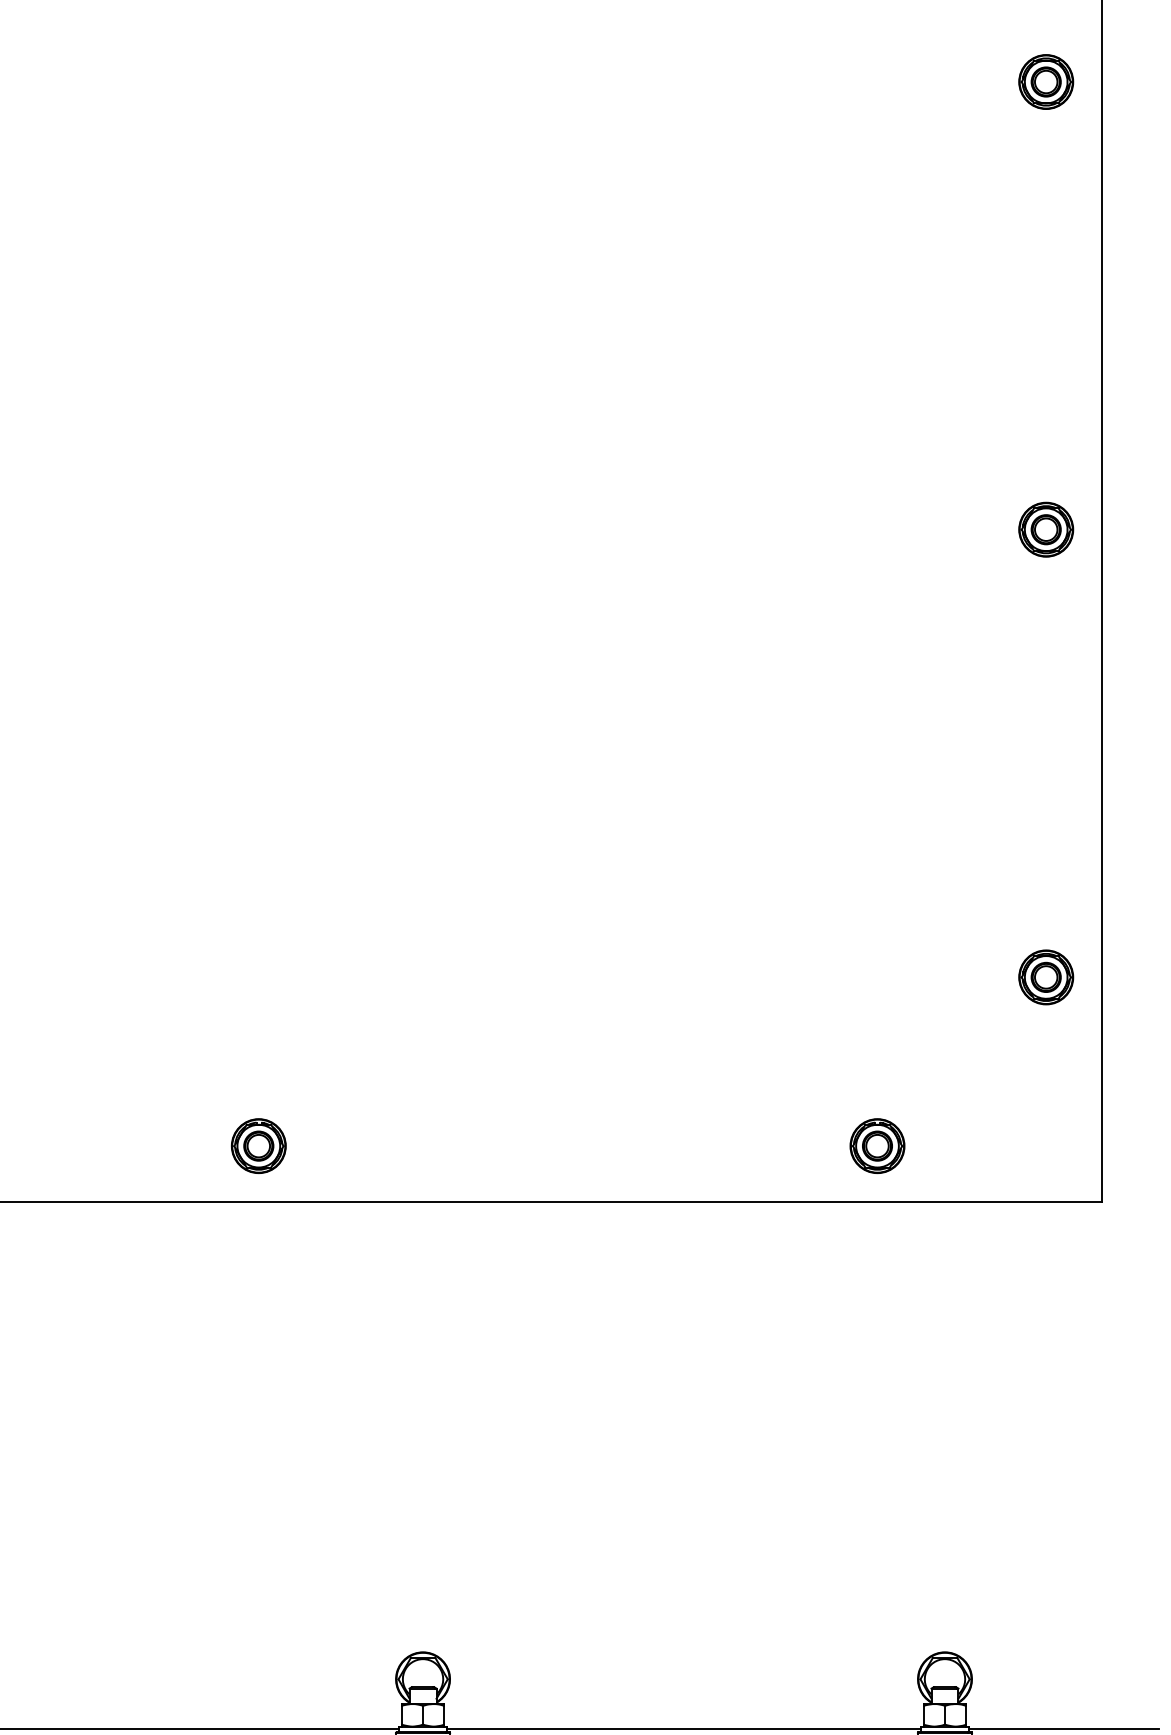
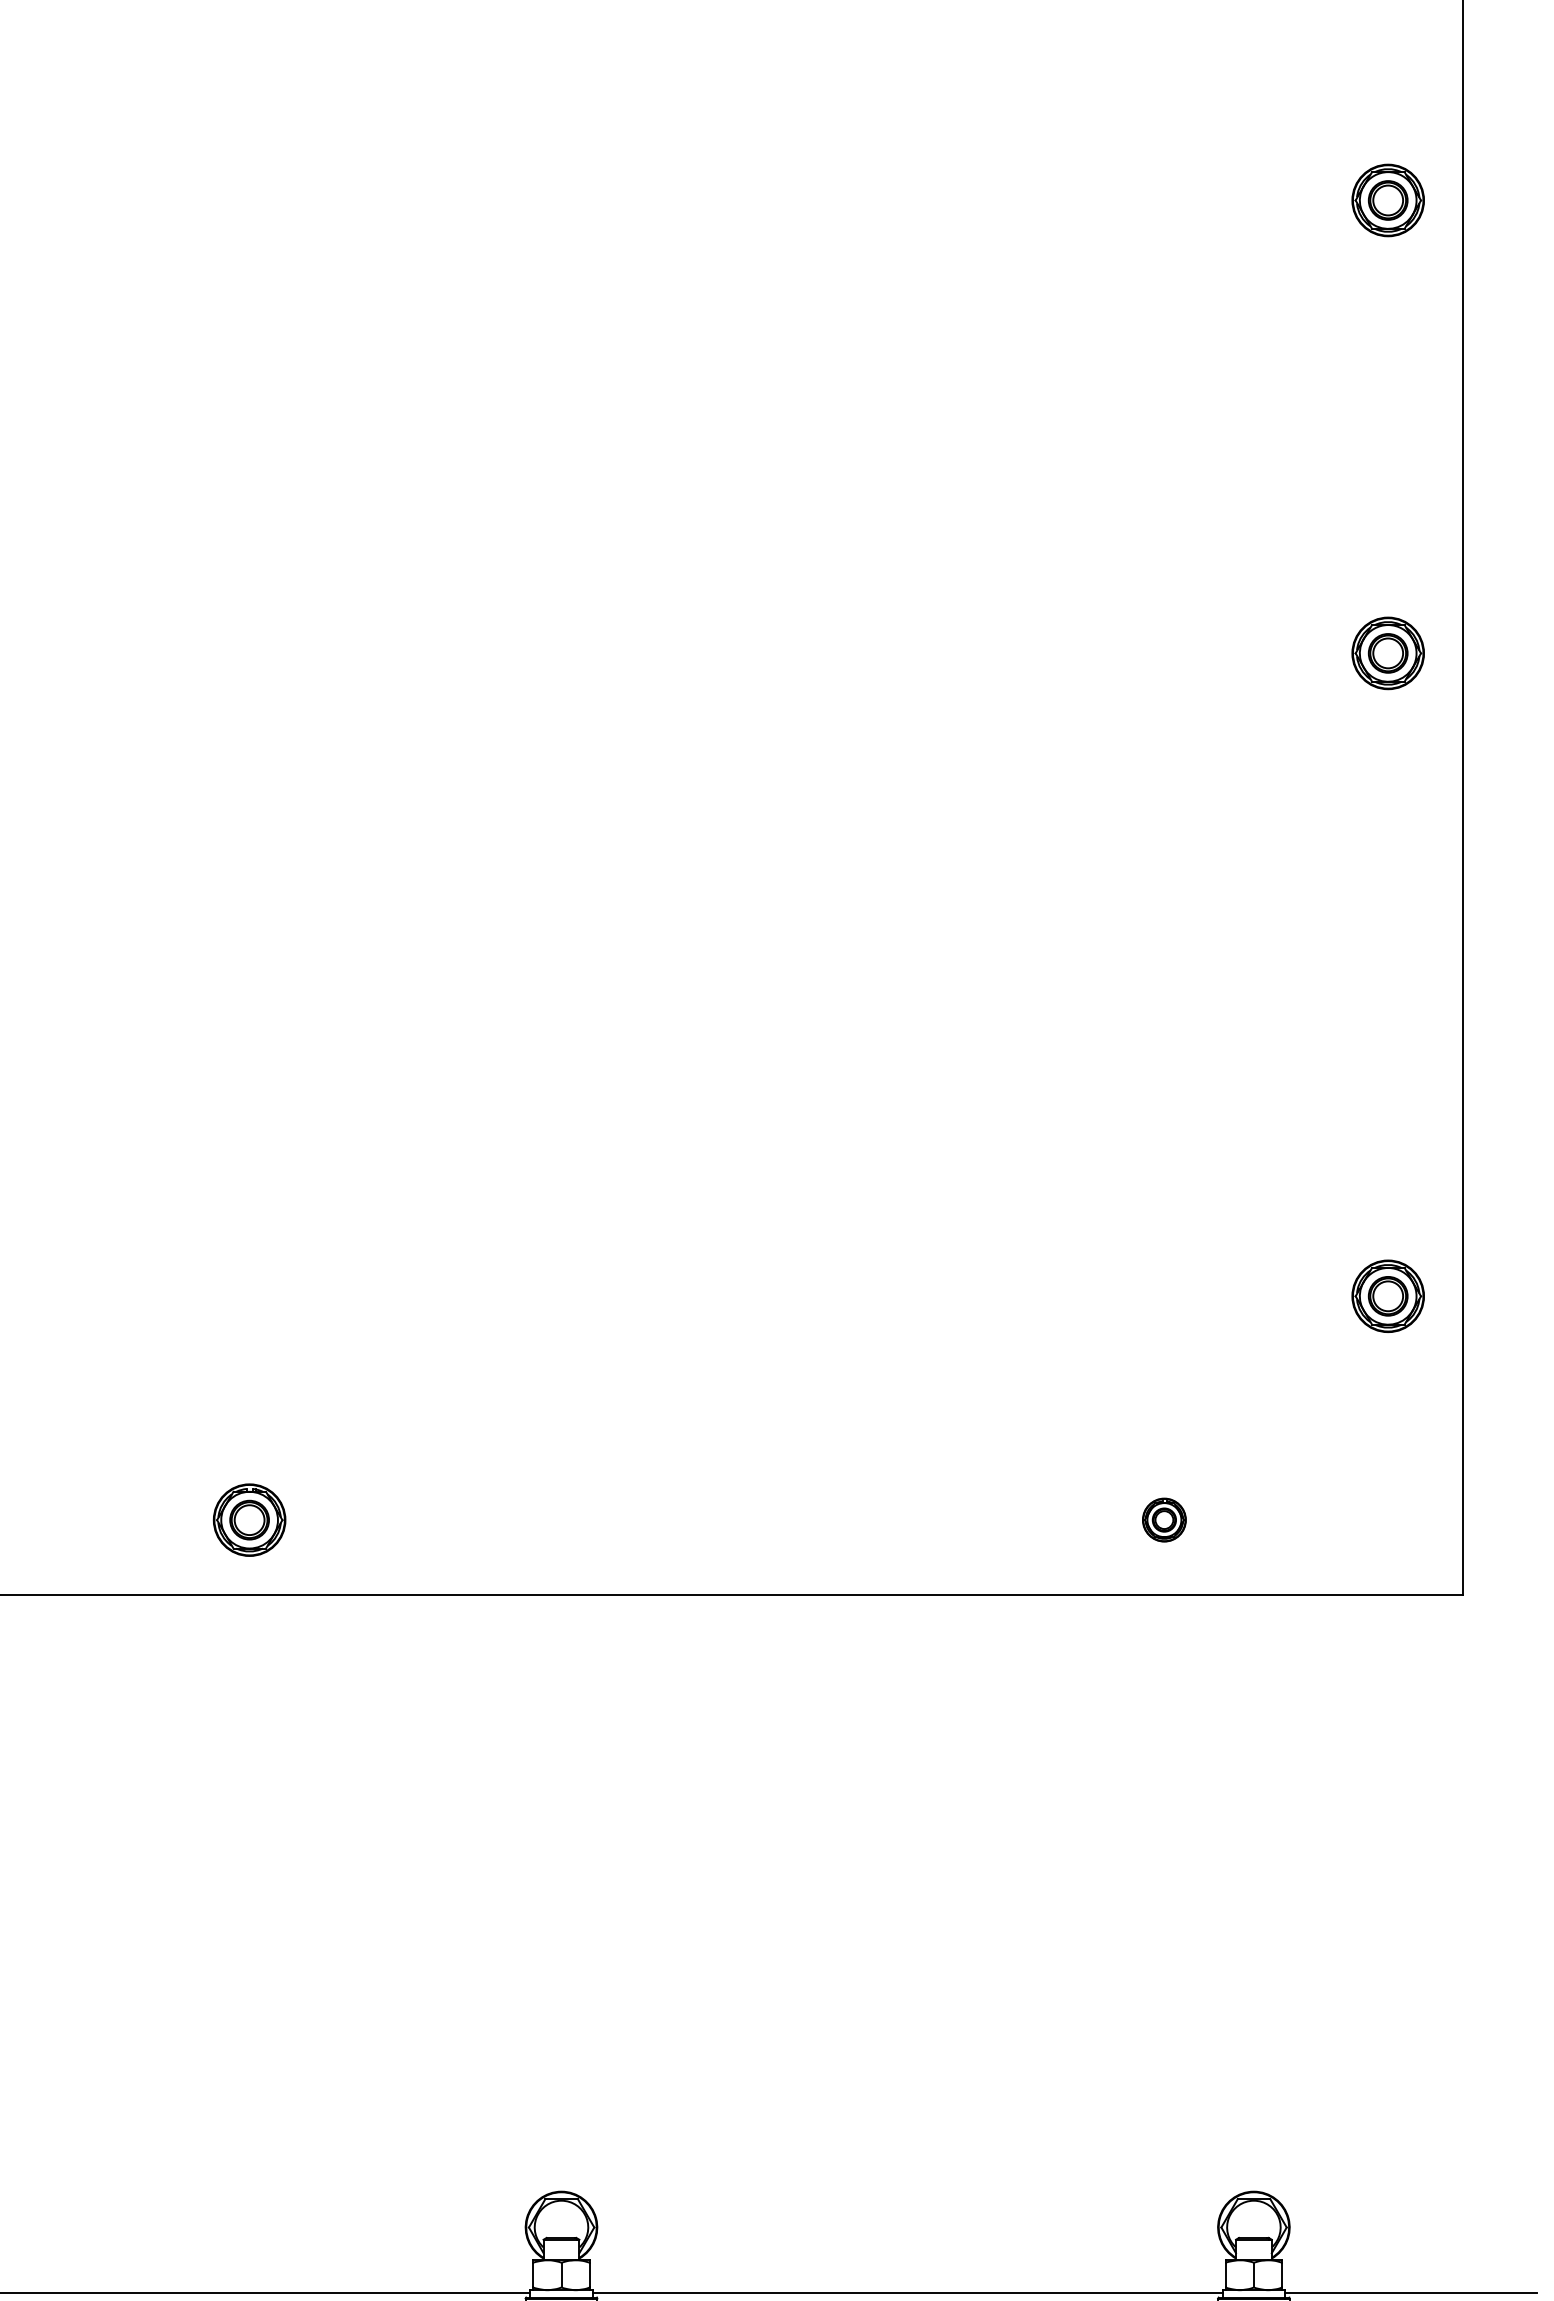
part: (1045, 82) -> (1387, 200), moved
part: (1045, 529) -> (1387, 653), moved
part: (258, 1145) -> (249, 1519), moved
part: (877, 1145) -> (1164, 1519), size x0.6

